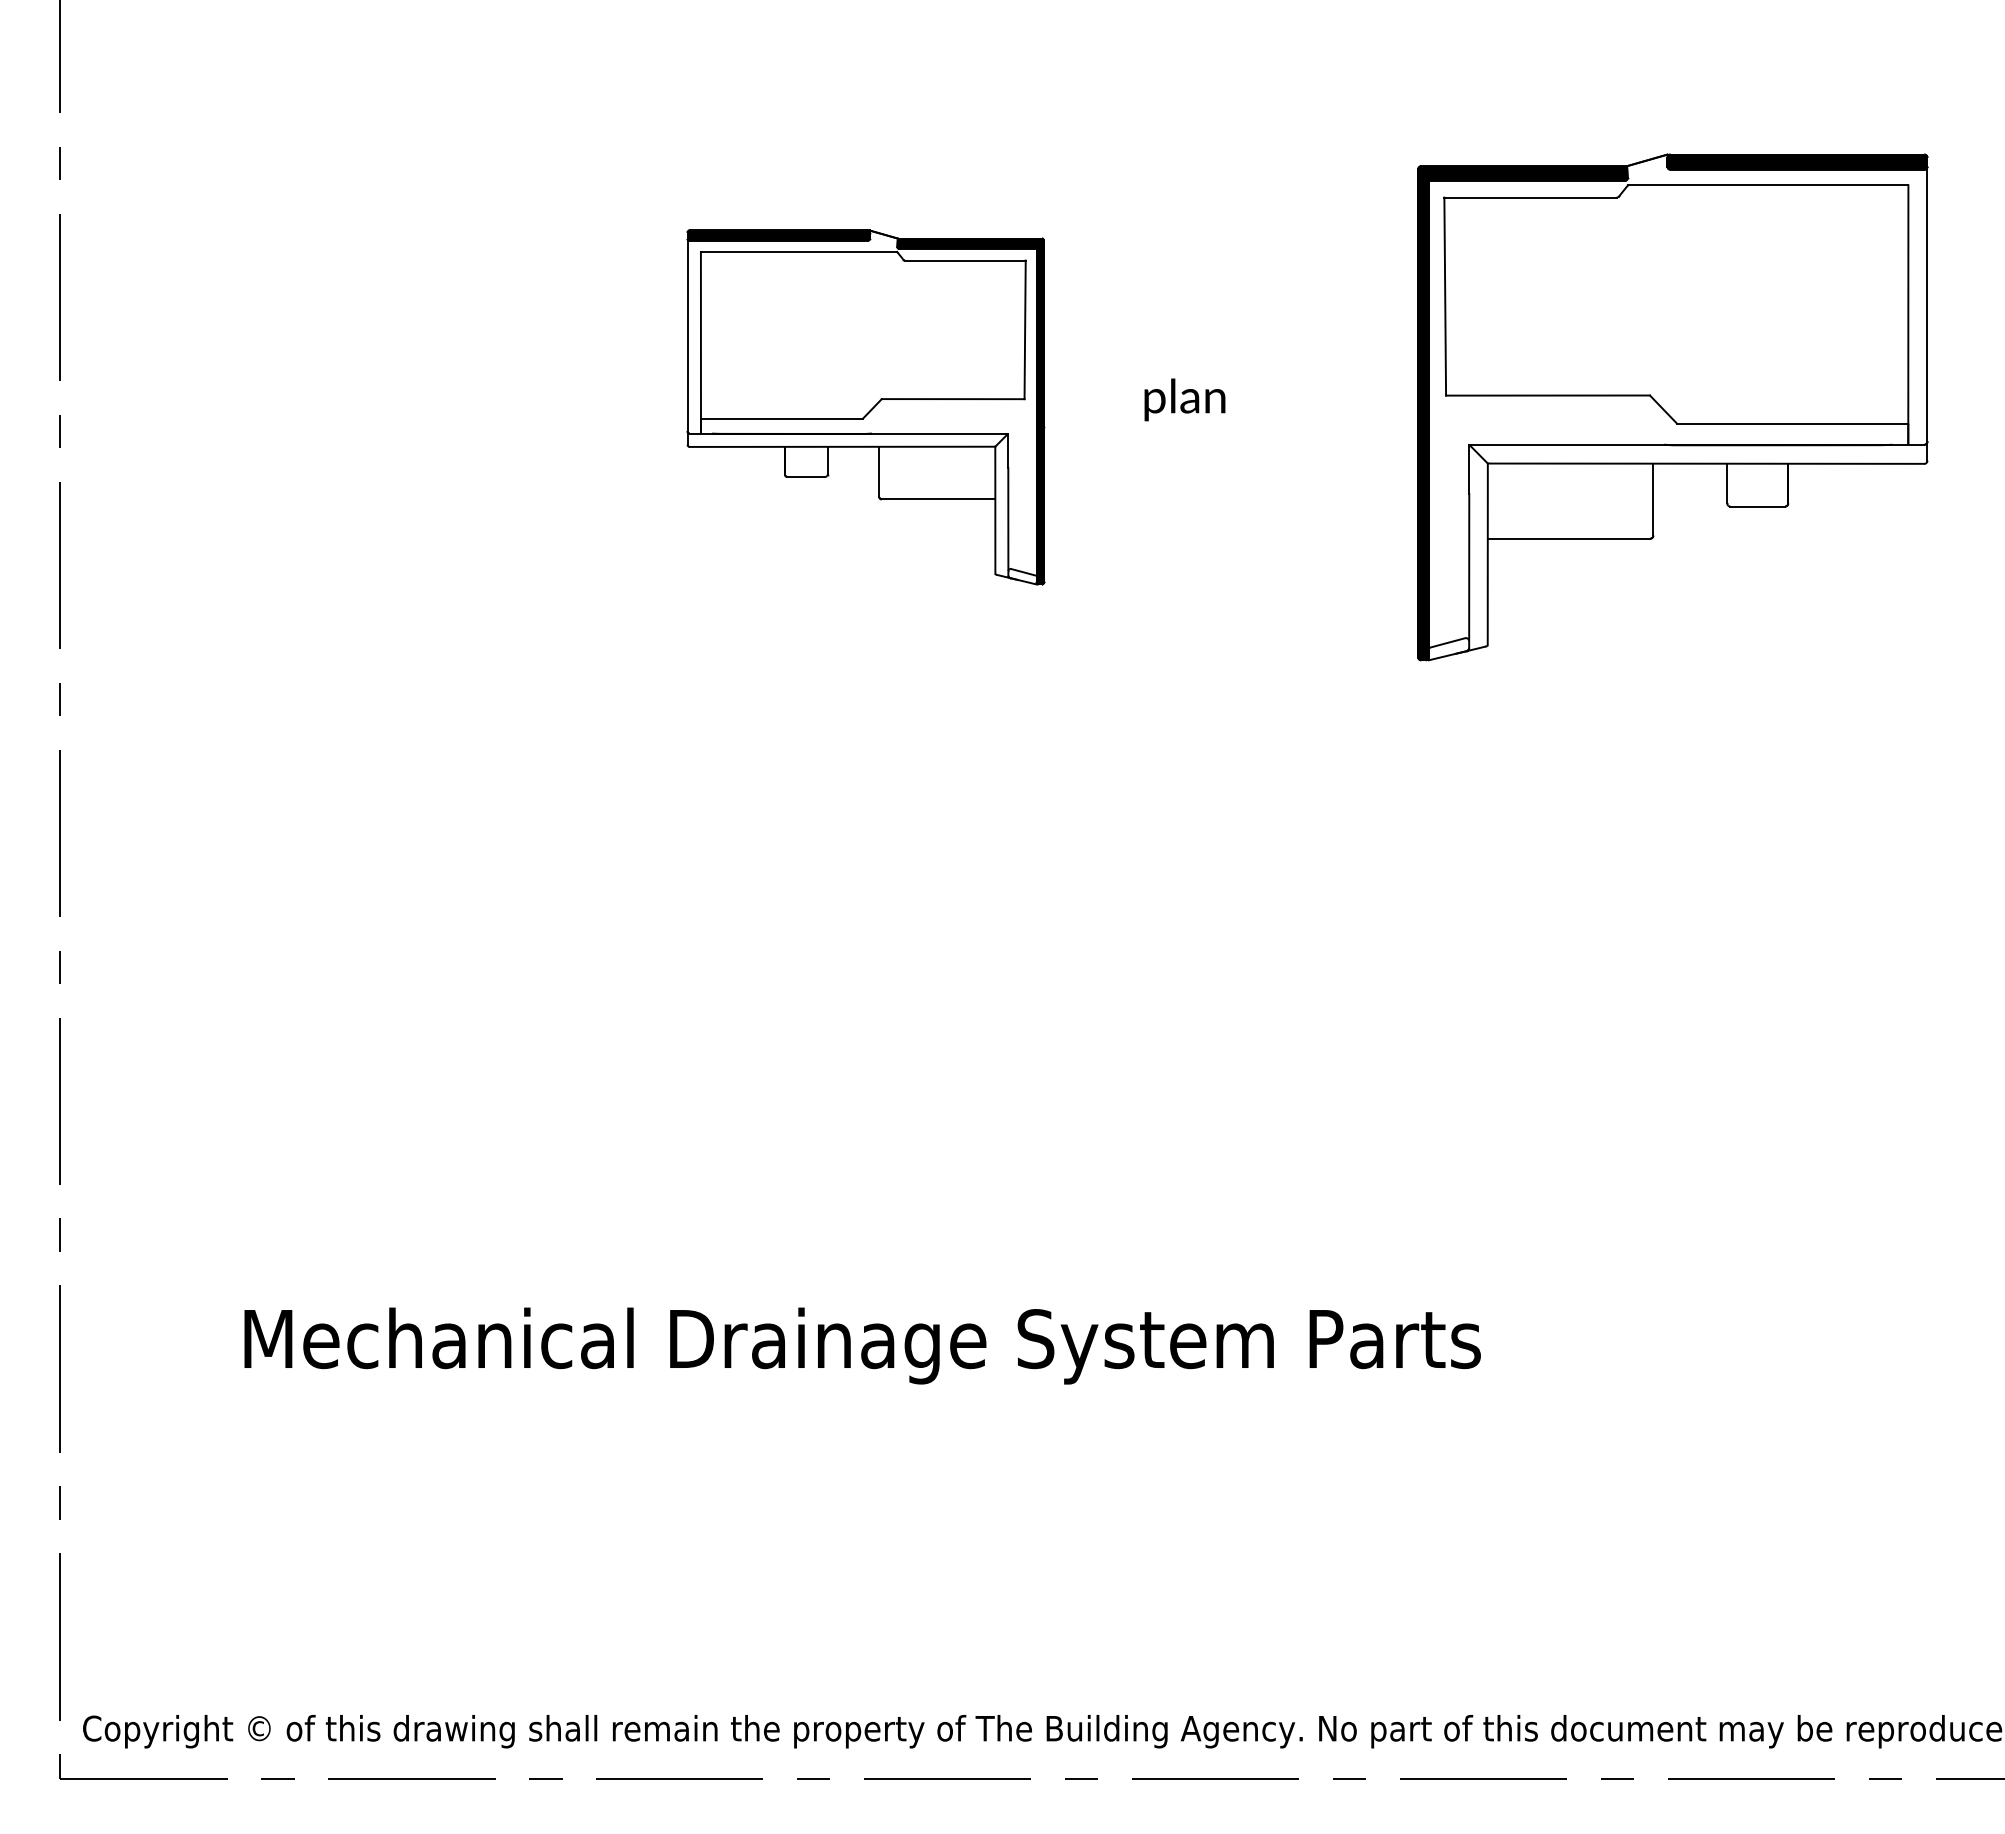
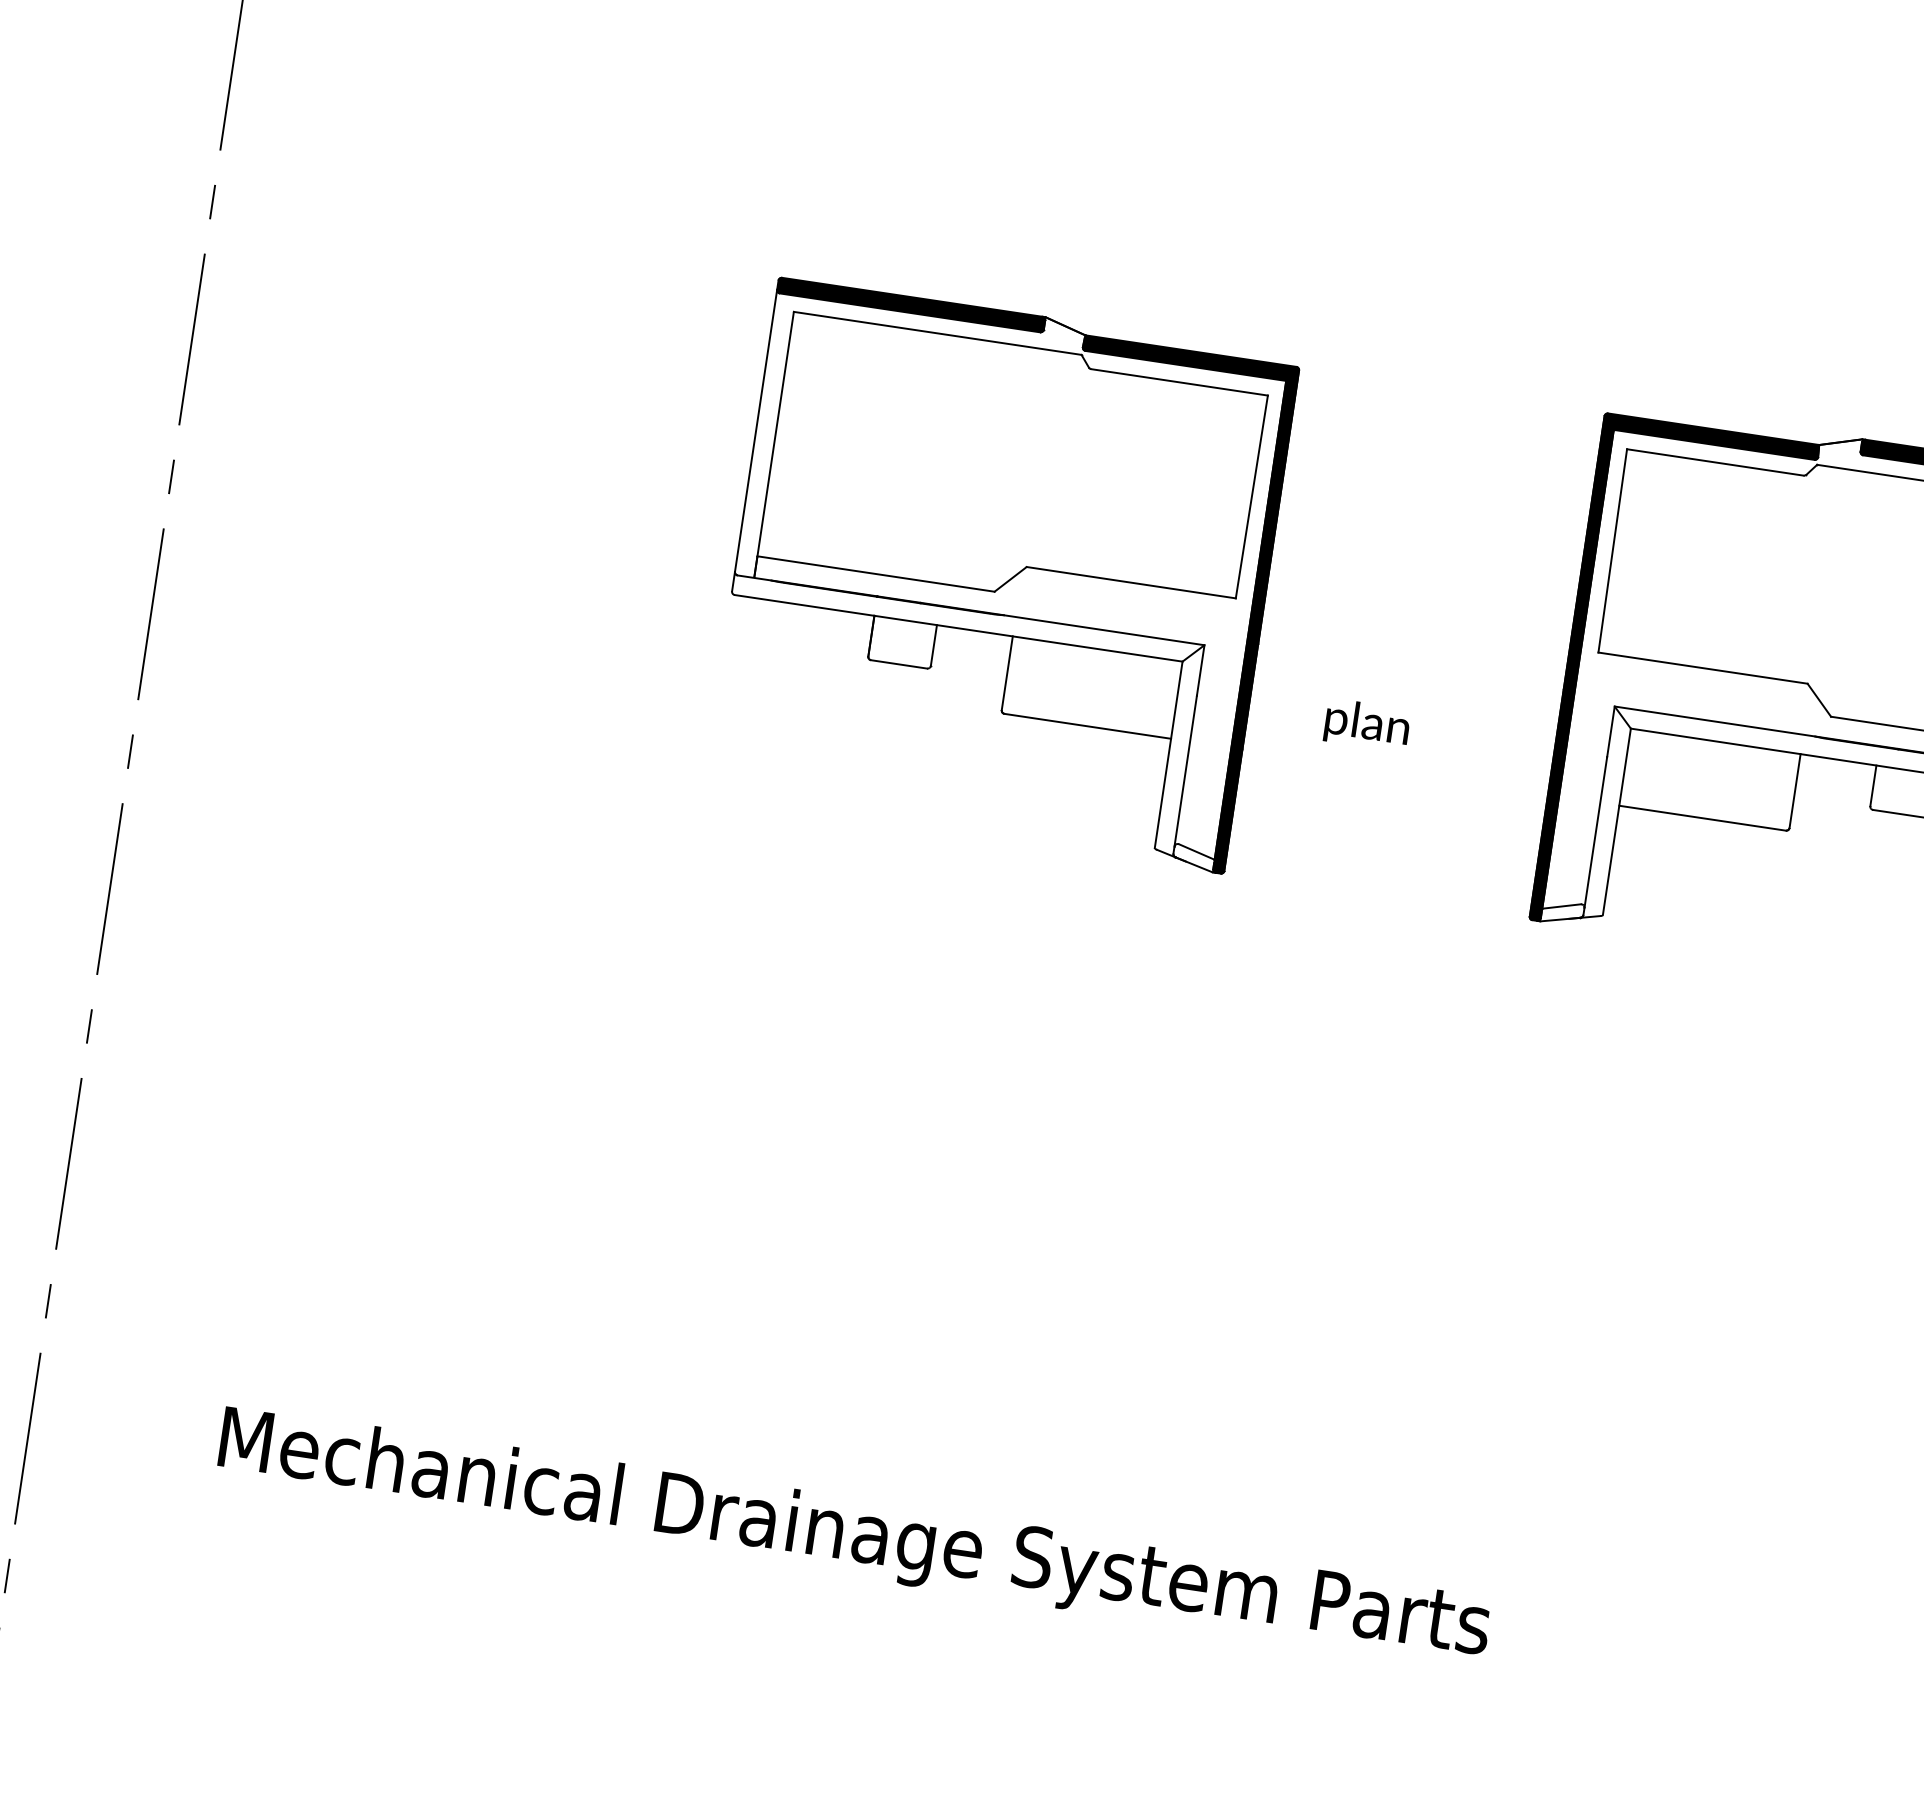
text: (1184, 399) -> (1366, 724), moved
part: (865, 407) -> (1001, 575), size x1.43

